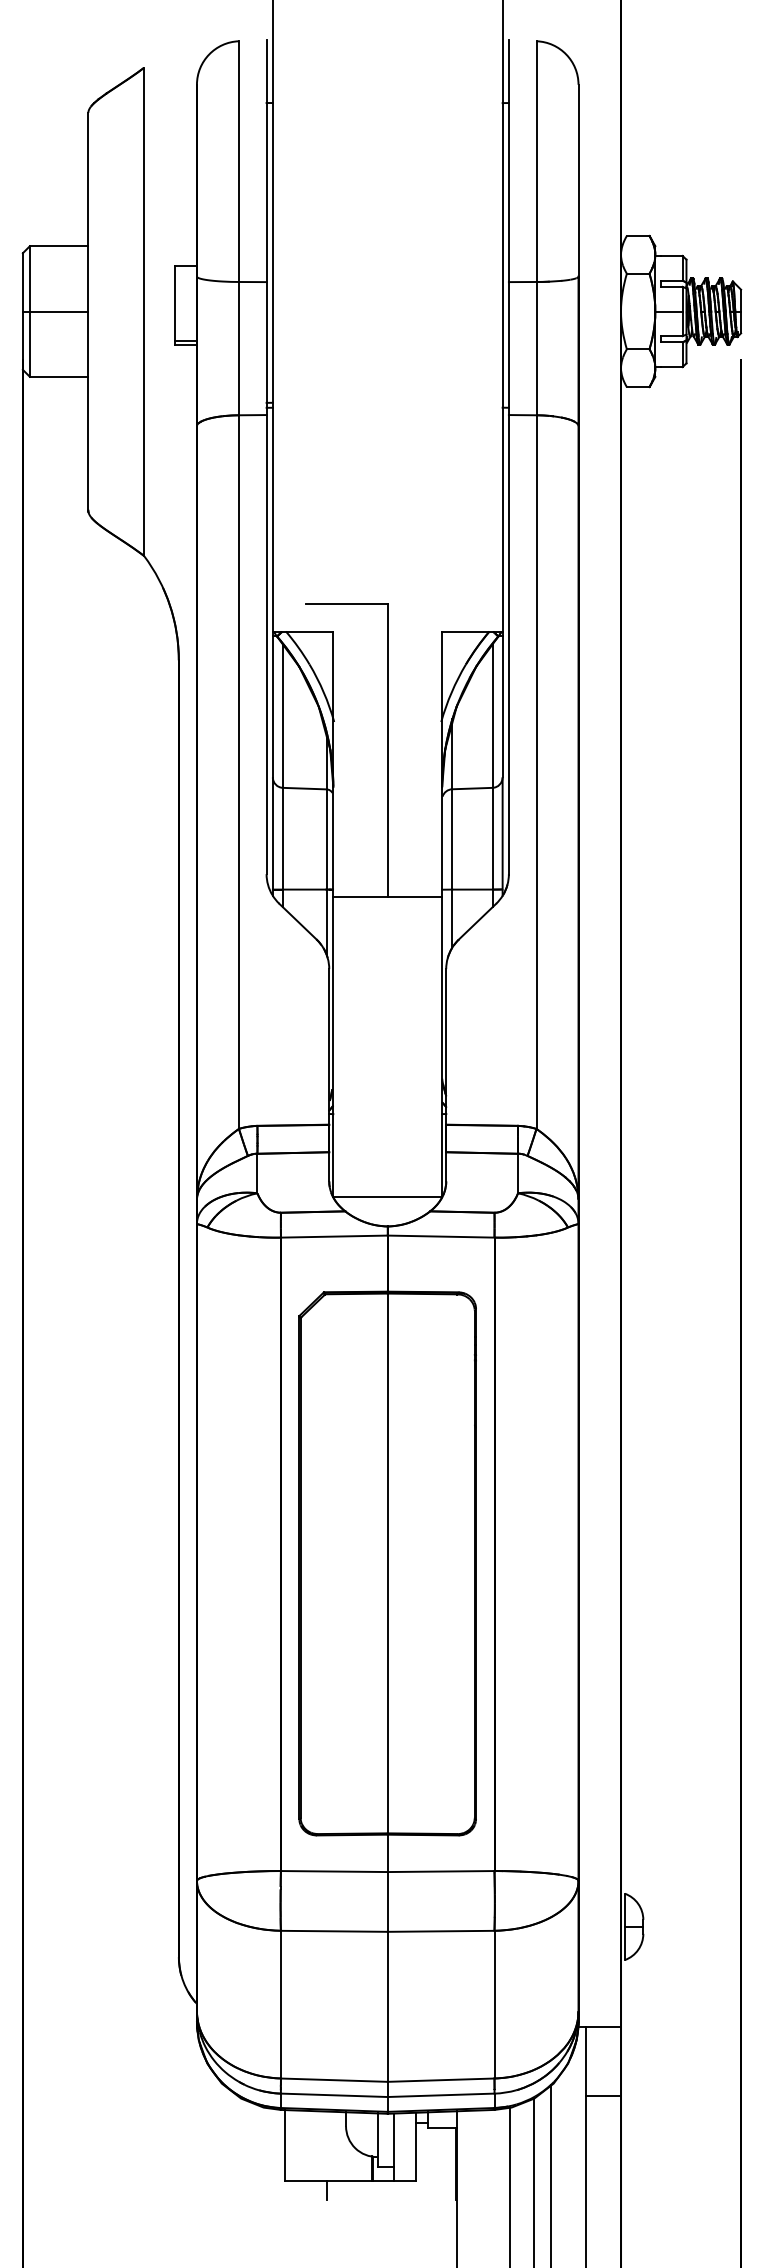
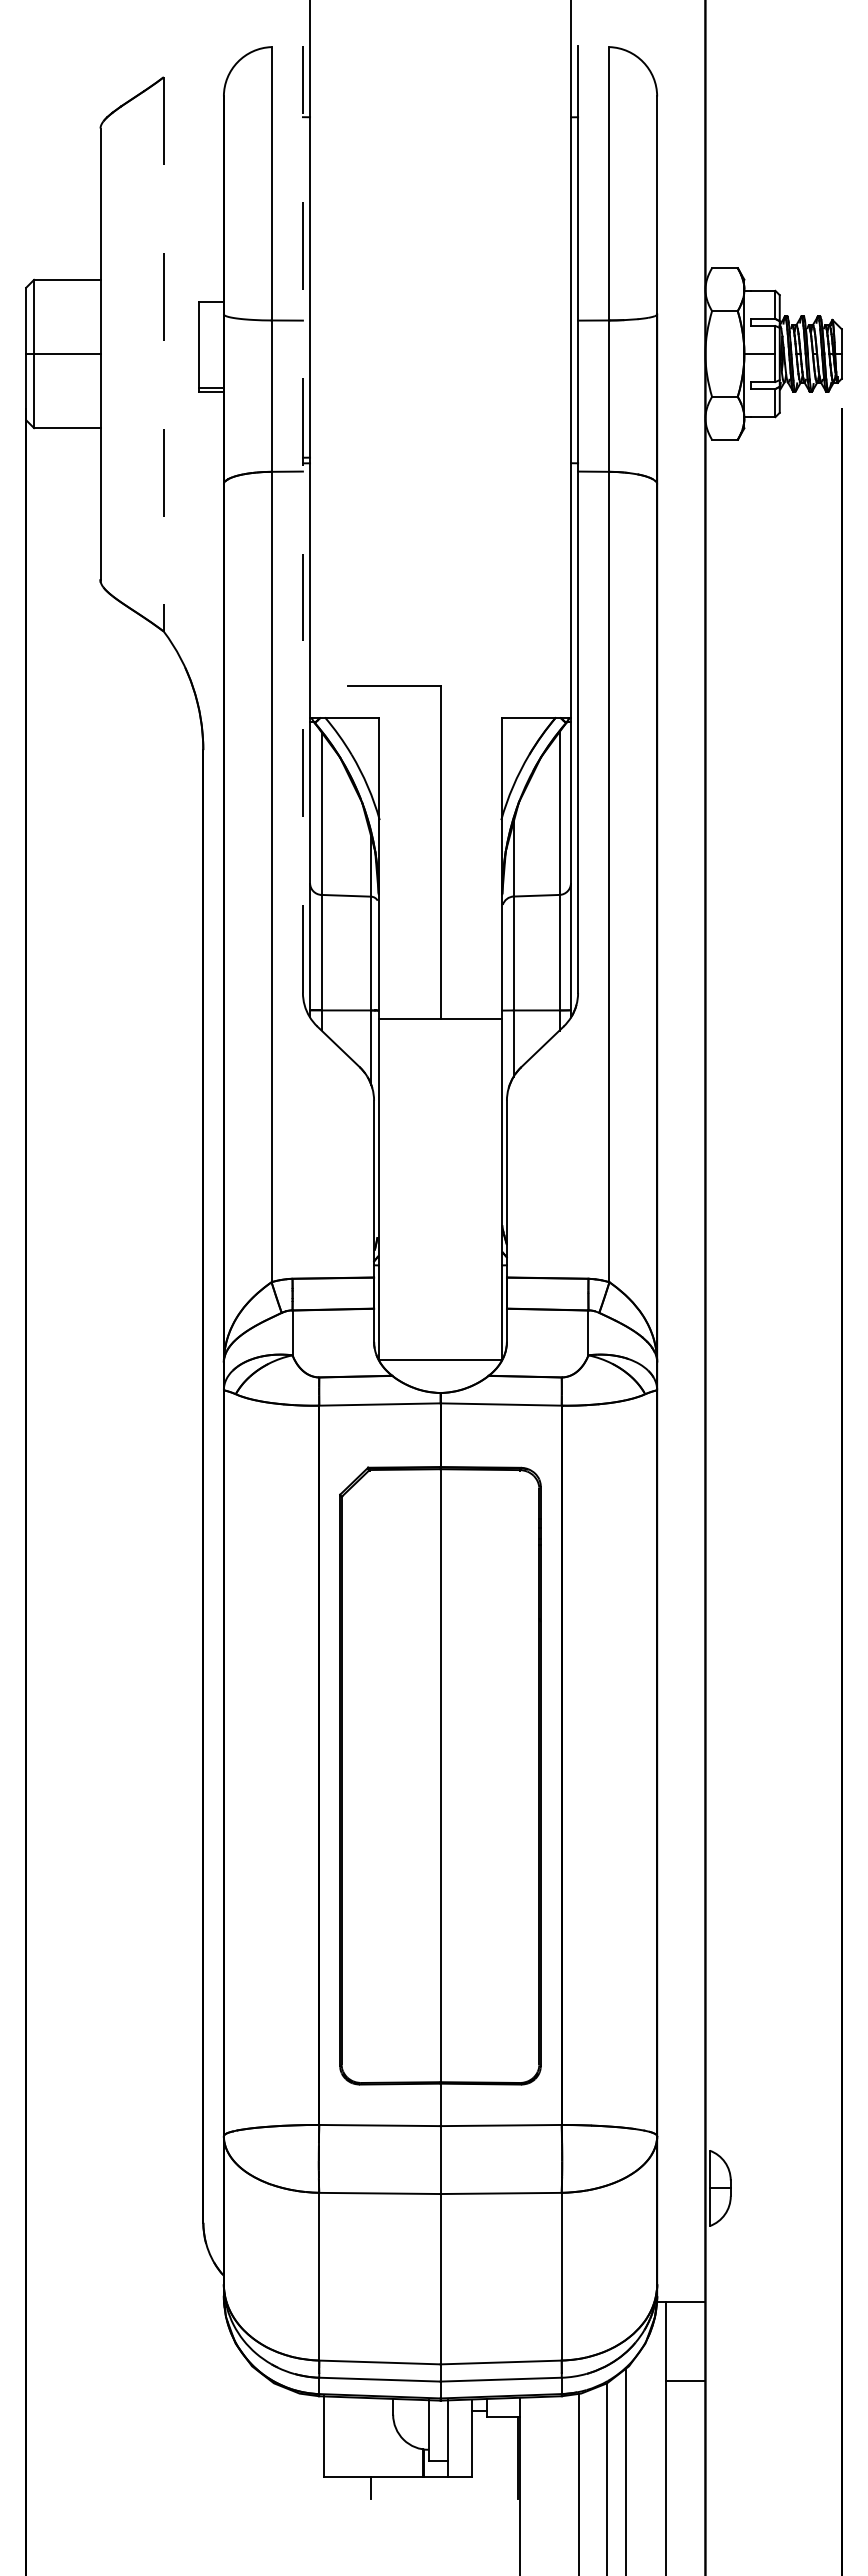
line: (143, 311) -> (163, 354), solid -> dashed
line: (266, 456) -> (302, 518), solid -> dashed

